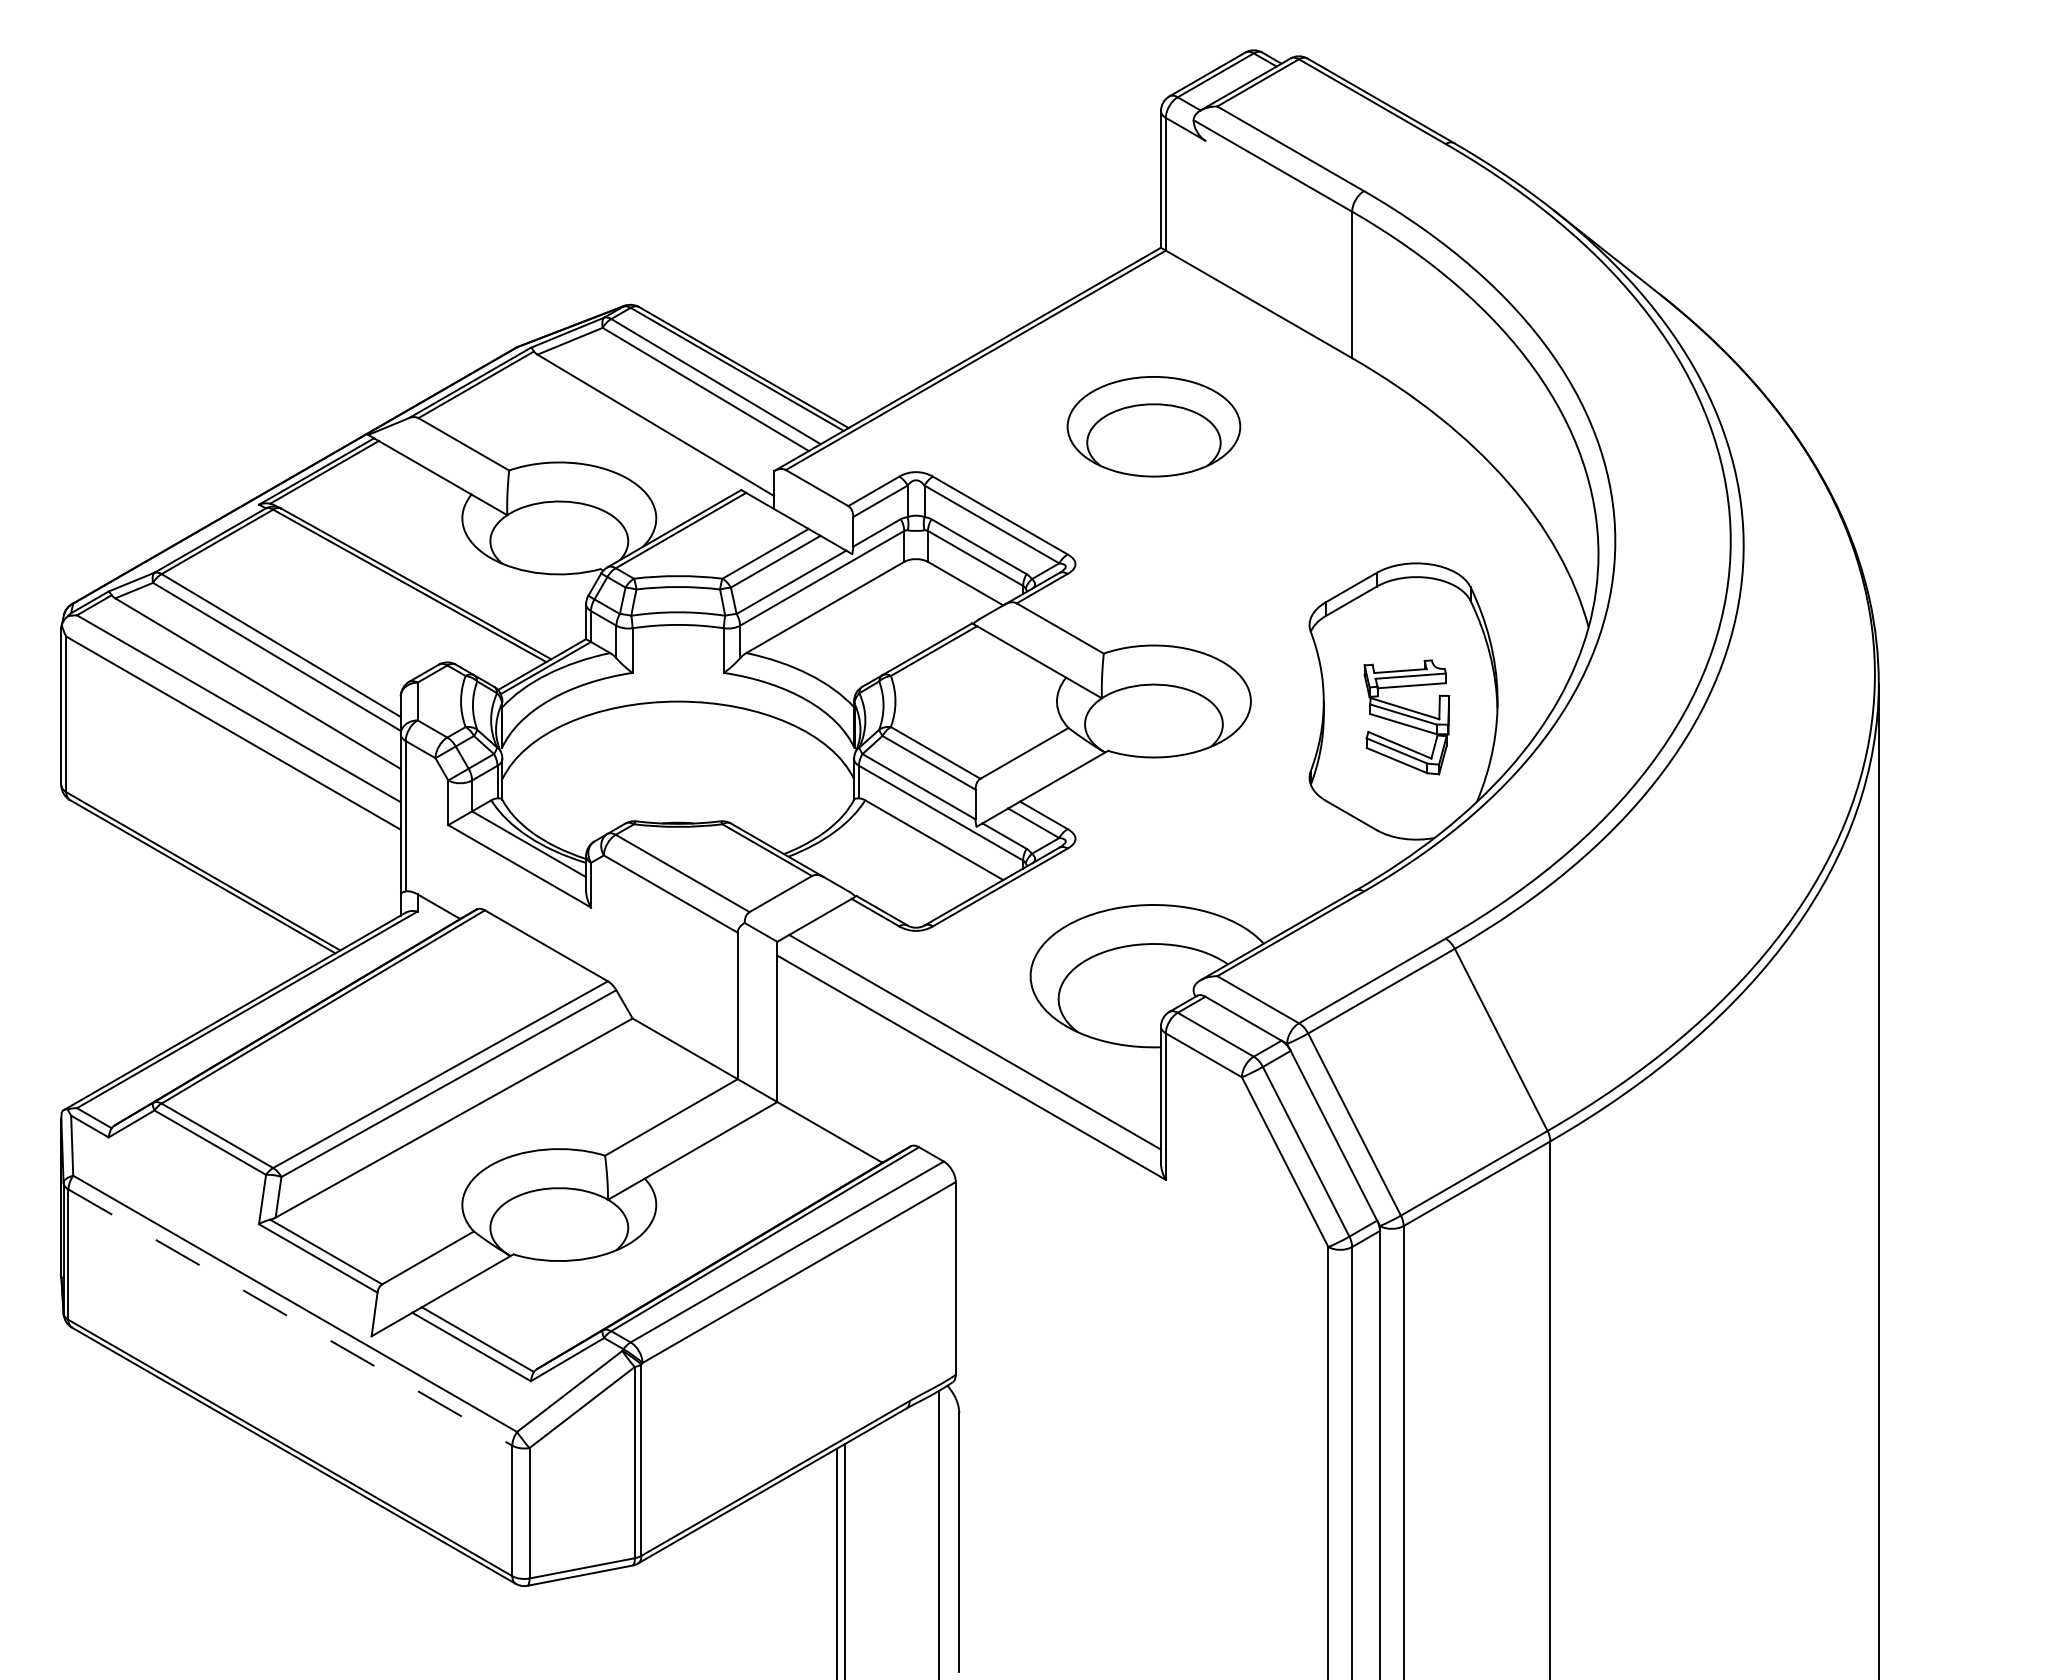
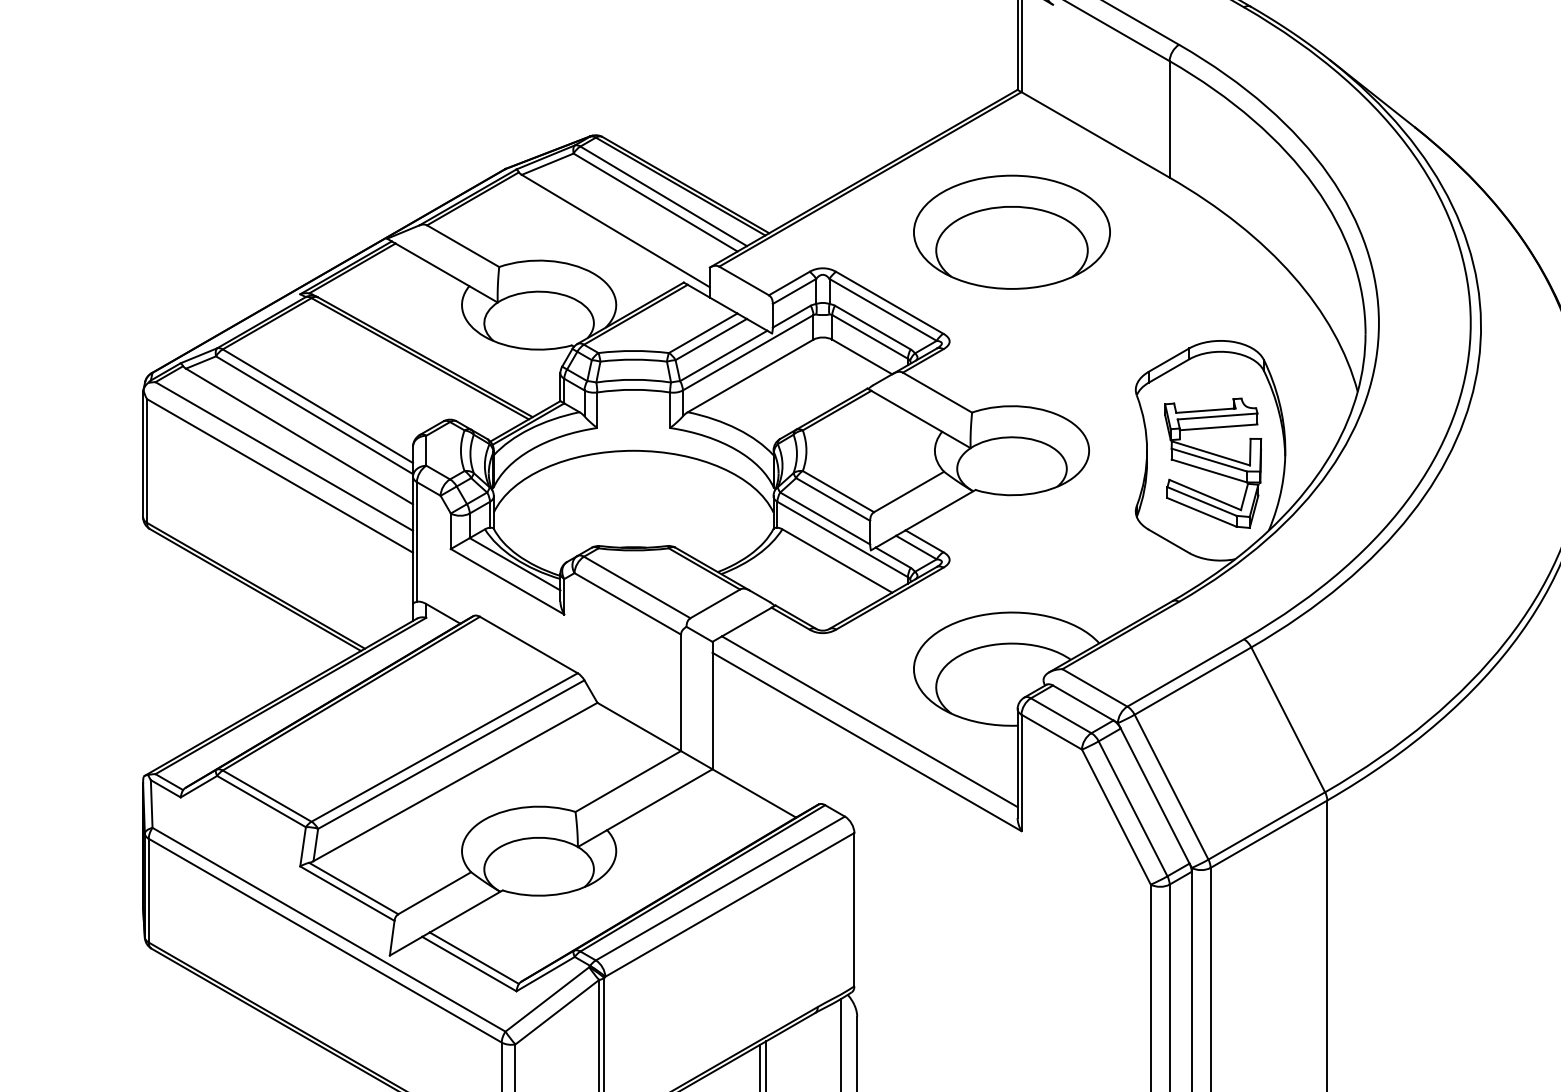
part: (1153, 426) -> (1011, 232), size x1.43
part: (1406, 717) -> (1212, 463), size x1.43
line: (290, 1317) -> (325, 940), dashed -> solid

